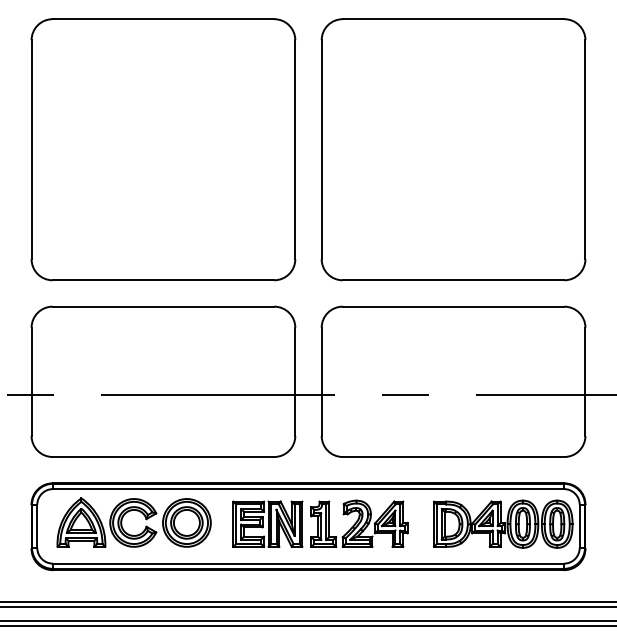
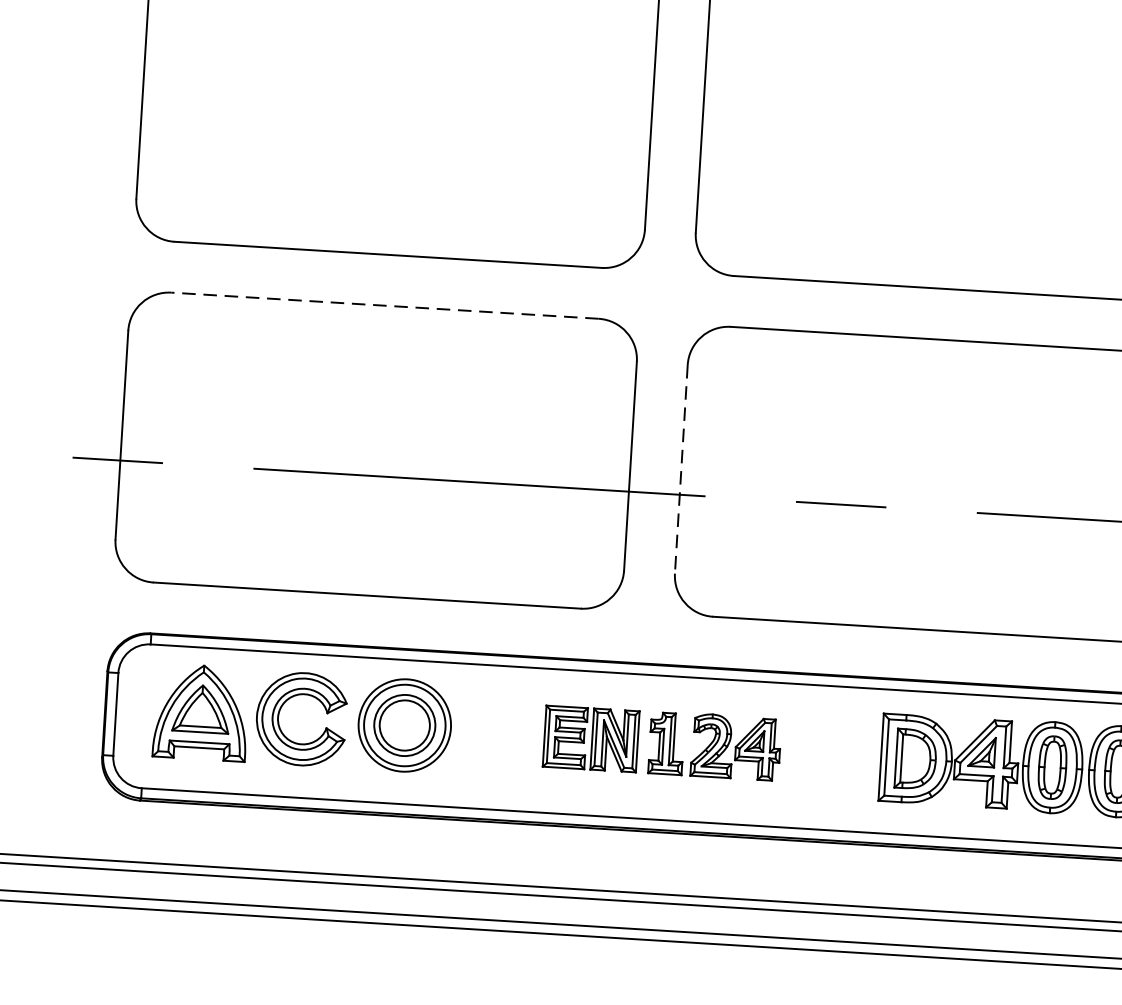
line: (163, 306) -> (385, 305), solid -> dashed
line: (321, 382) -> (680, 470), solid -> dashed
part: (320, 523) -> (662, 742), size x0.7

